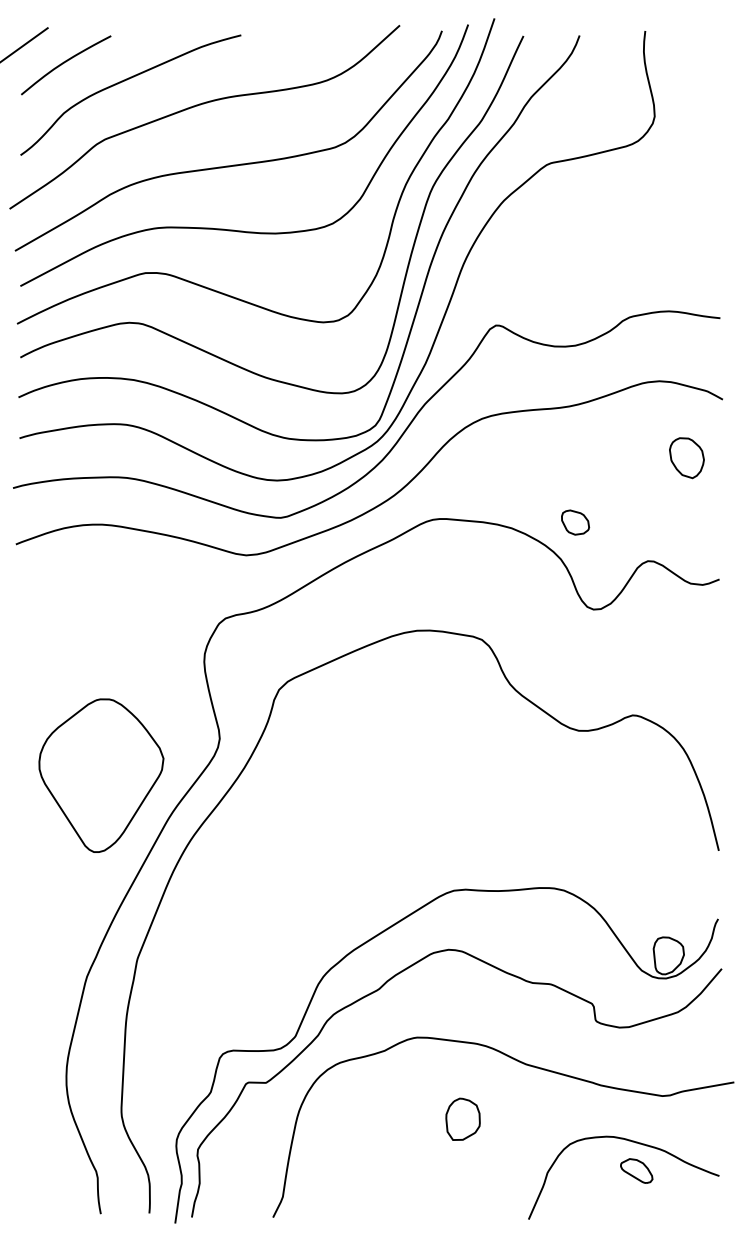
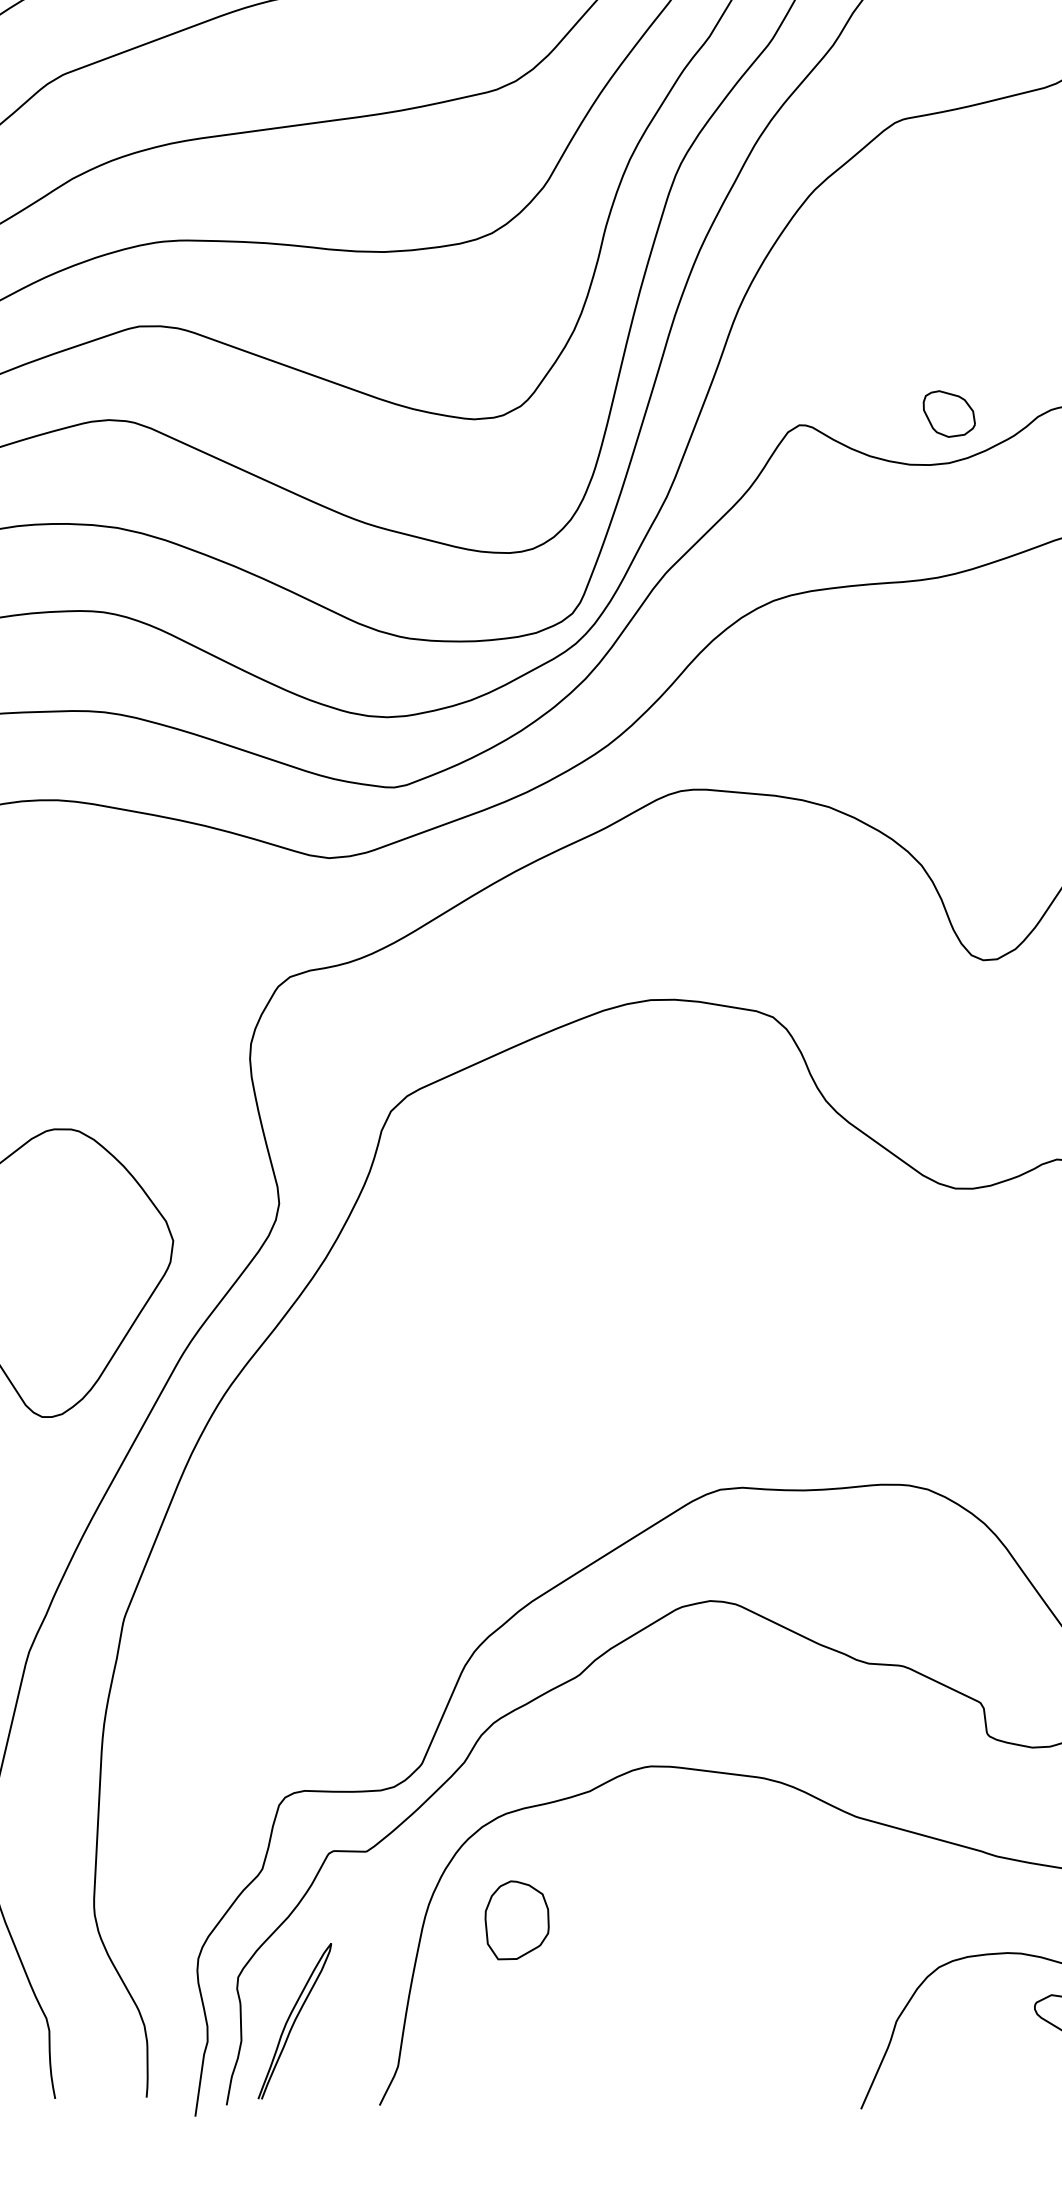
part: (575, 522) -> (949, 413), moved
part: (462, 1118) -> (516, 1918), moved
curve: (228, 1172) -> (295, 2020), added

